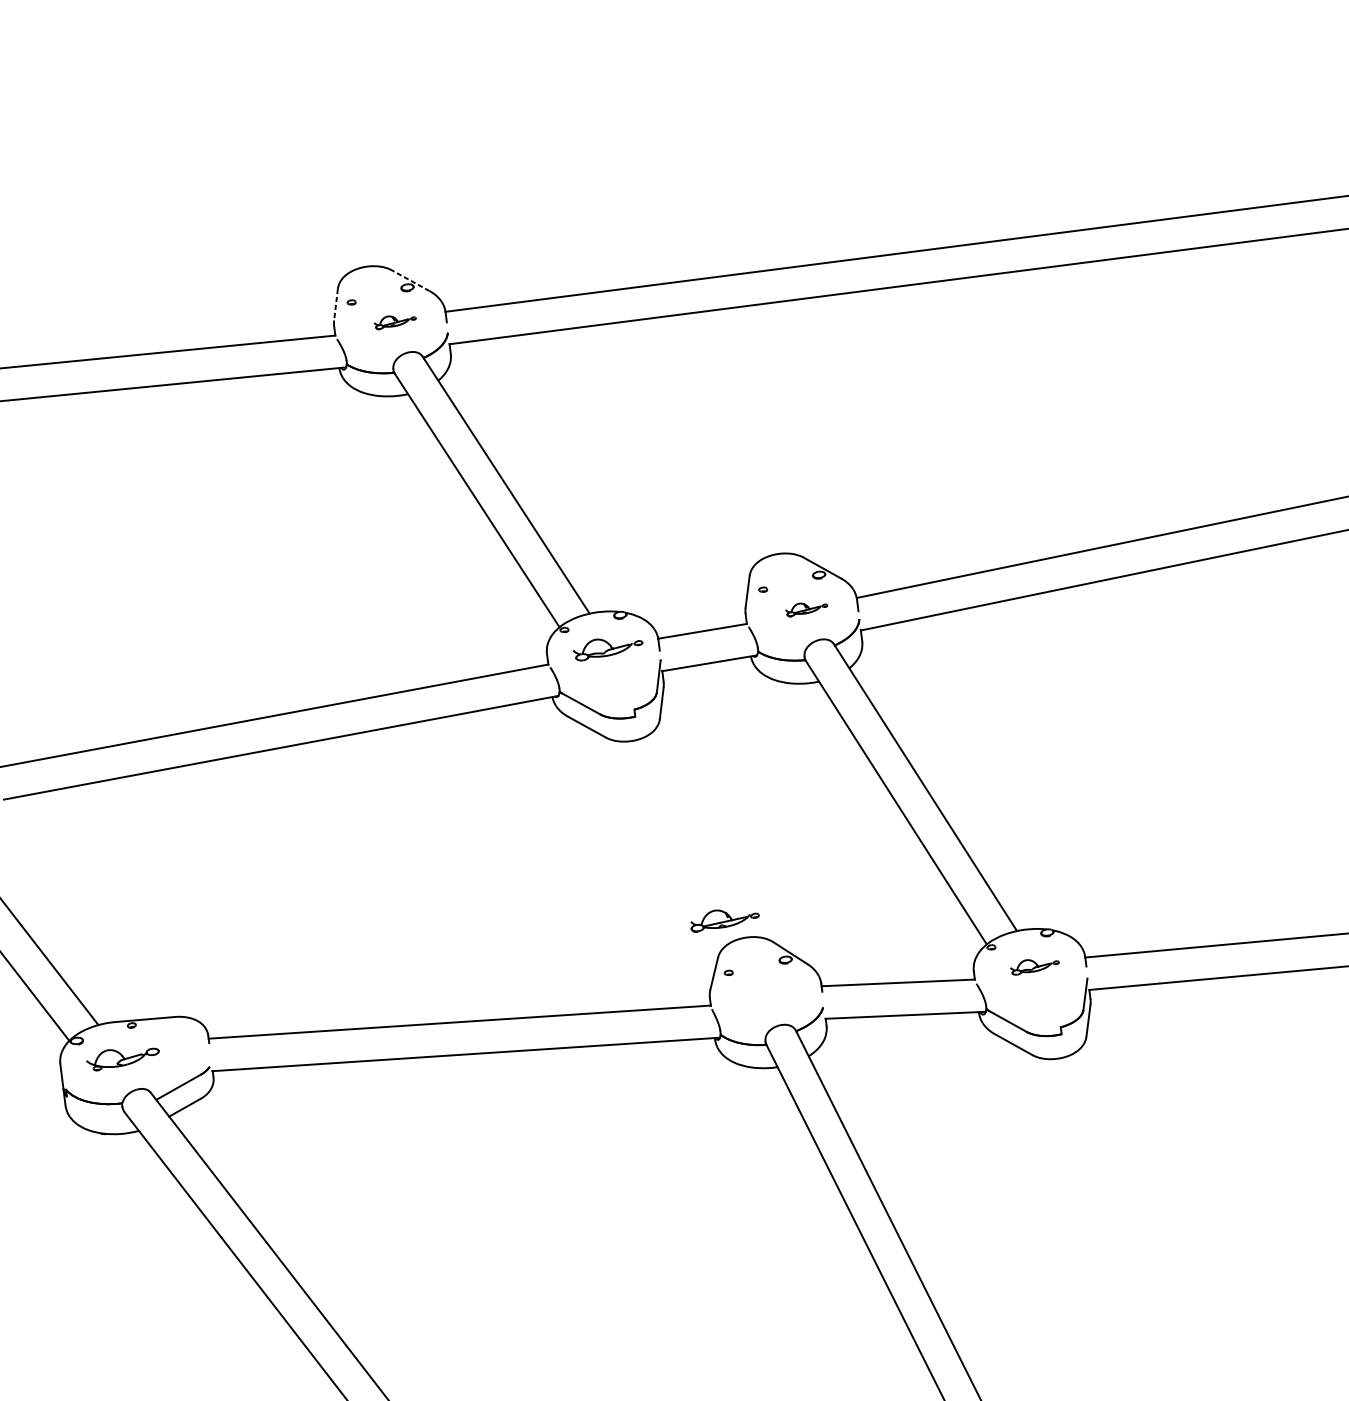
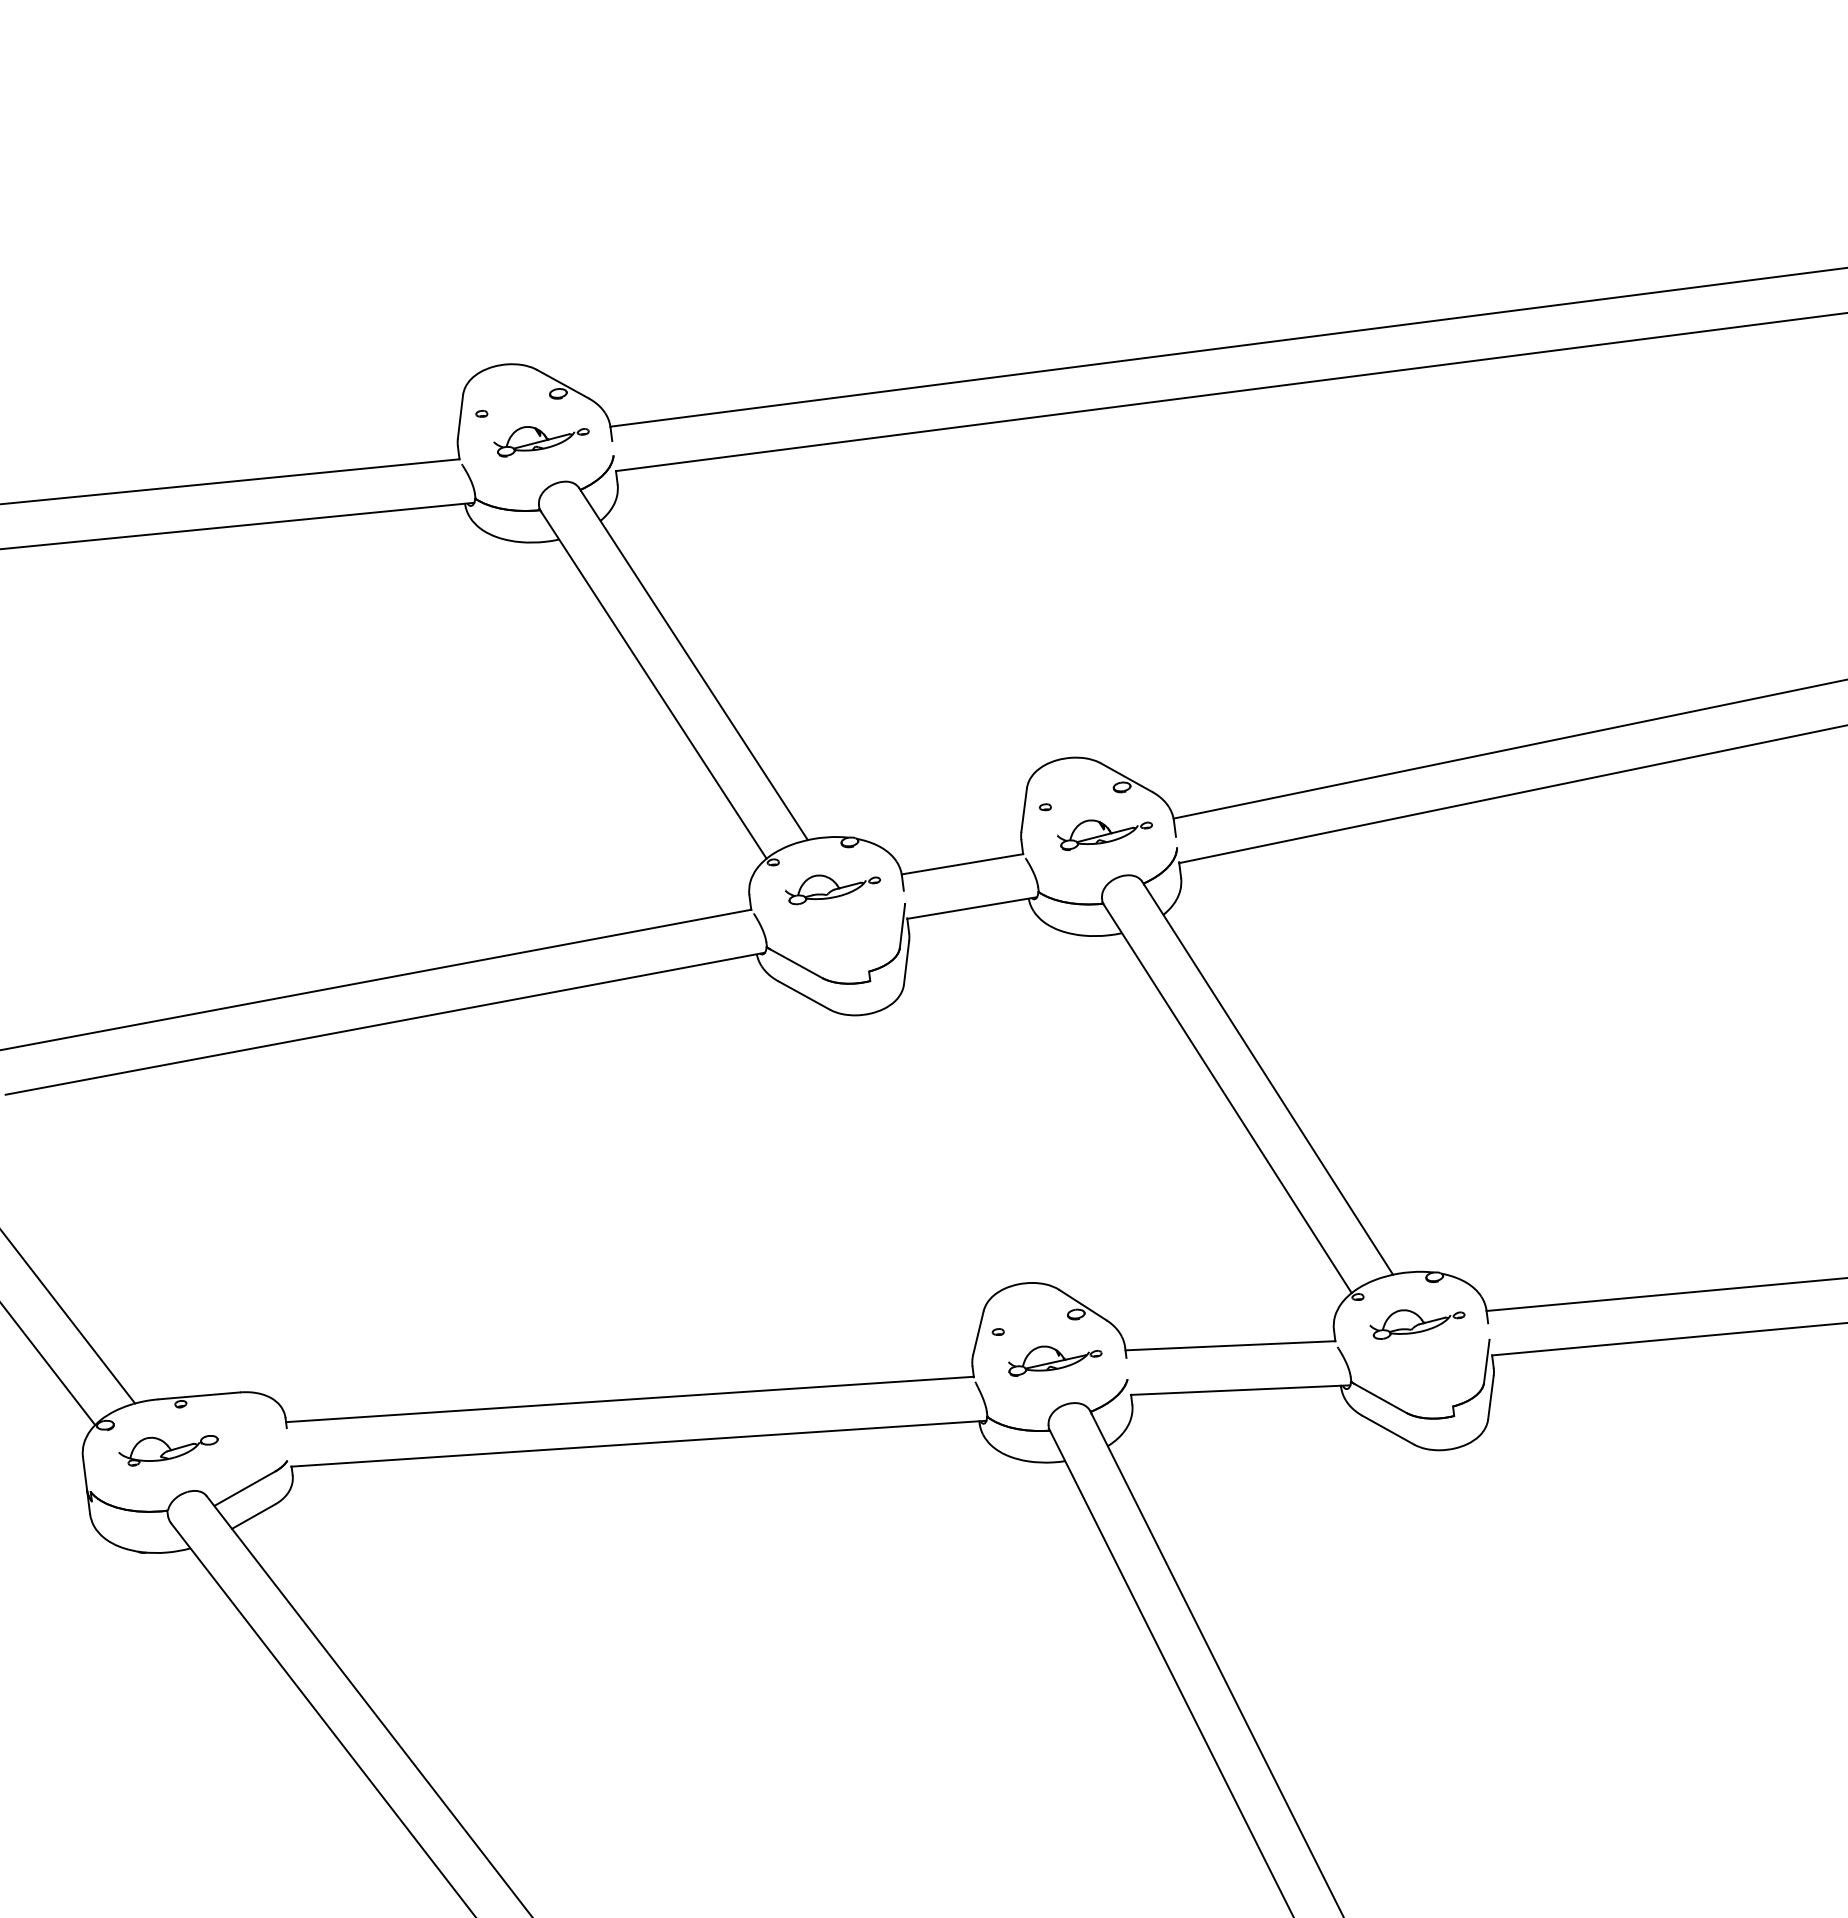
line: (410, 280) -> (562, 383), dashed -> solid
line: (336, 305) -> (460, 417), dashed -> solid
part: (395, 322) -> (541, 441), size x1.67
part: (806, 609) -> (1104, 834), size x1.67
part: (725, 920) -> (1055, 1360), moved
part: (1034, 967) -> (1417, 1324), size x1.43

